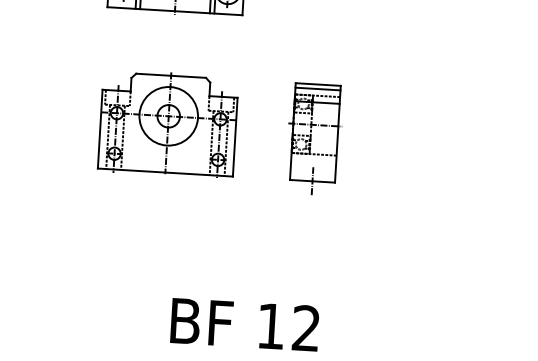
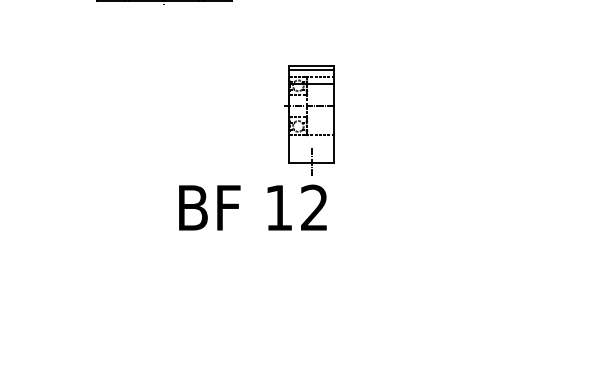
part: (168, 123) -> (164, 113), removed
text: (244, 324) -> (252, 207), moved

